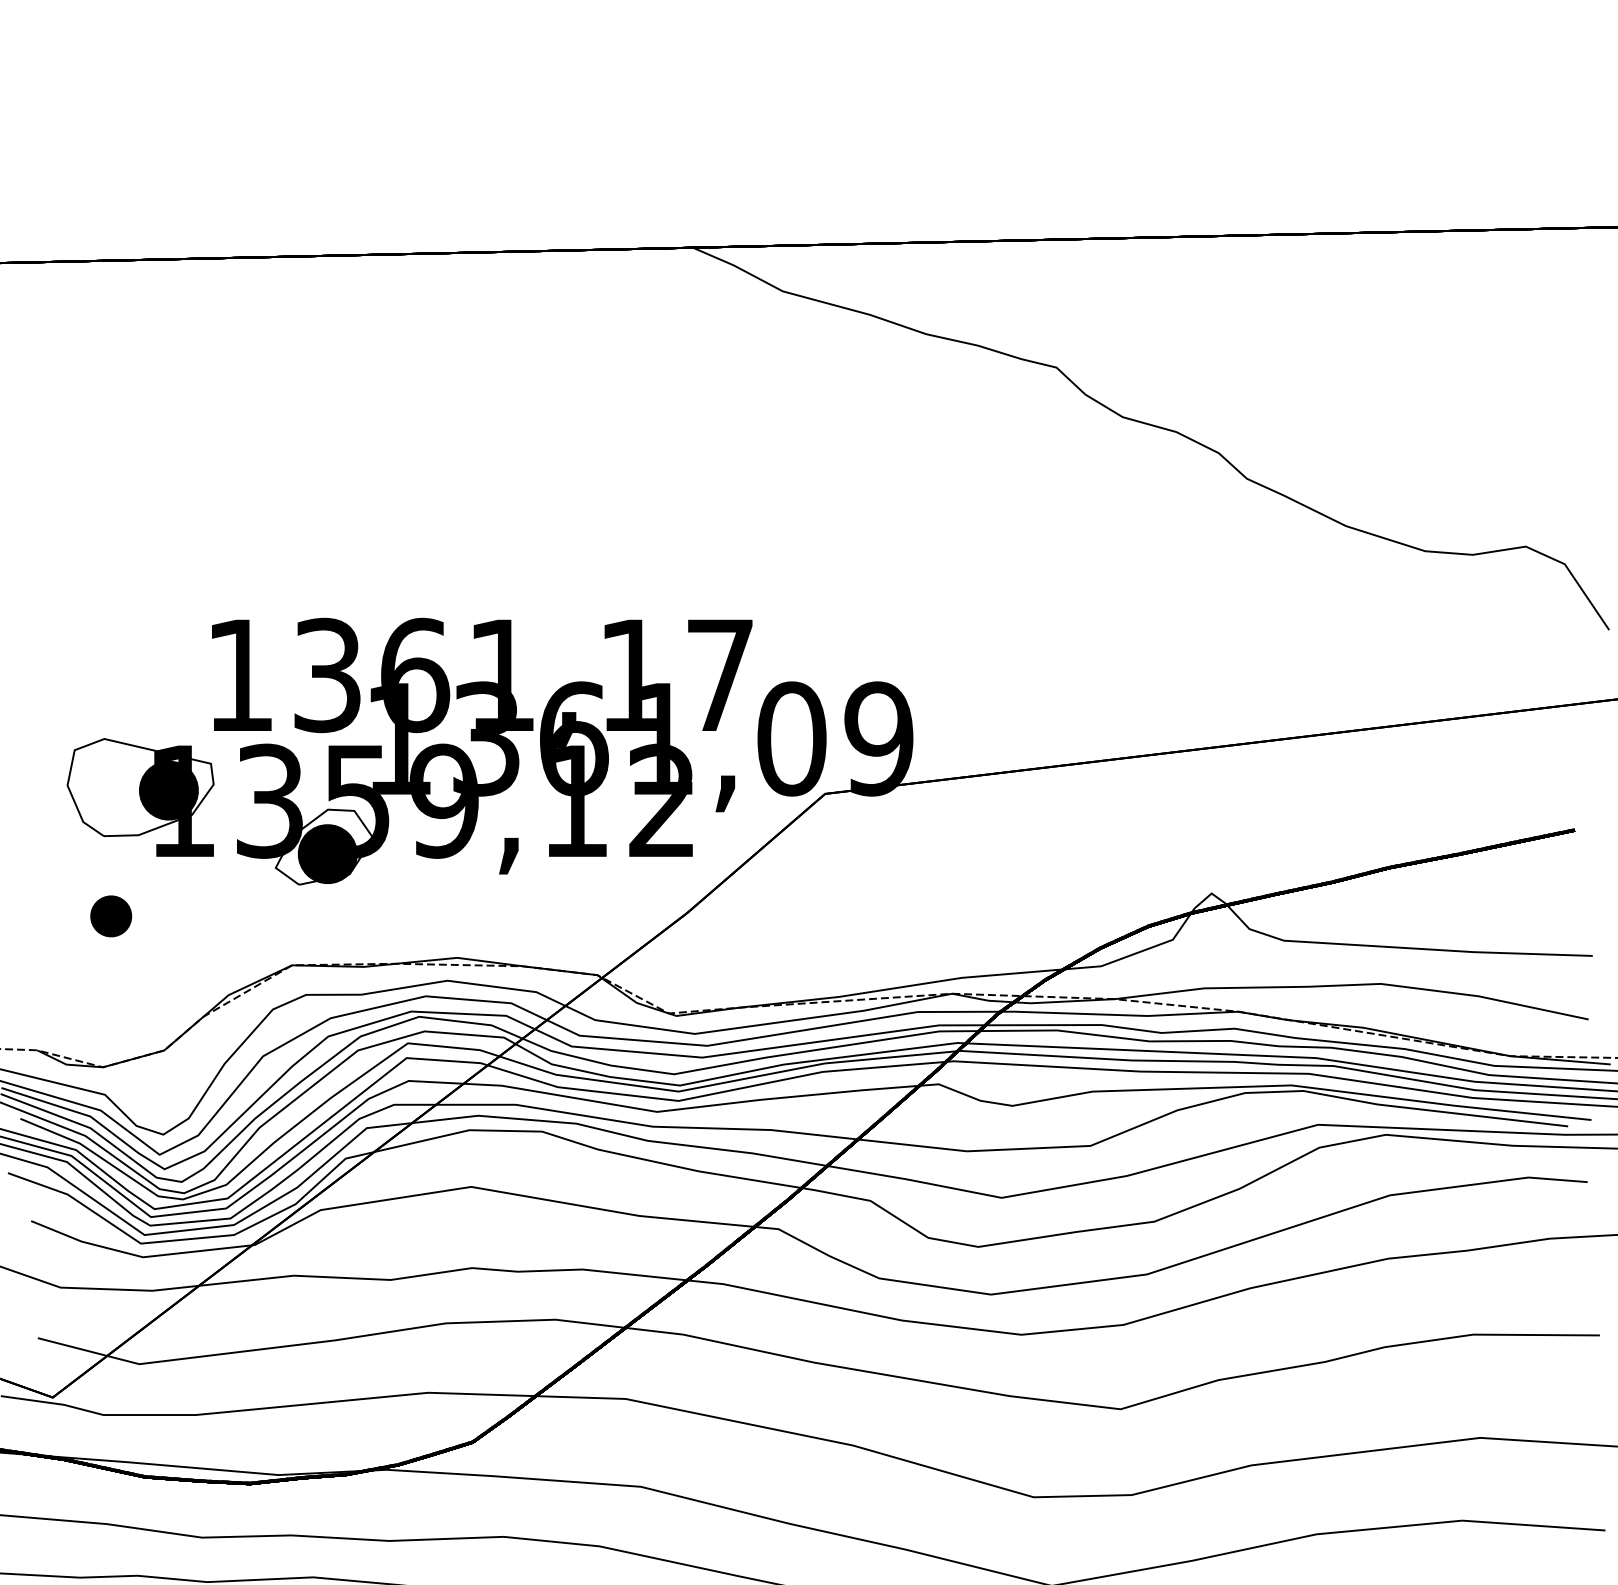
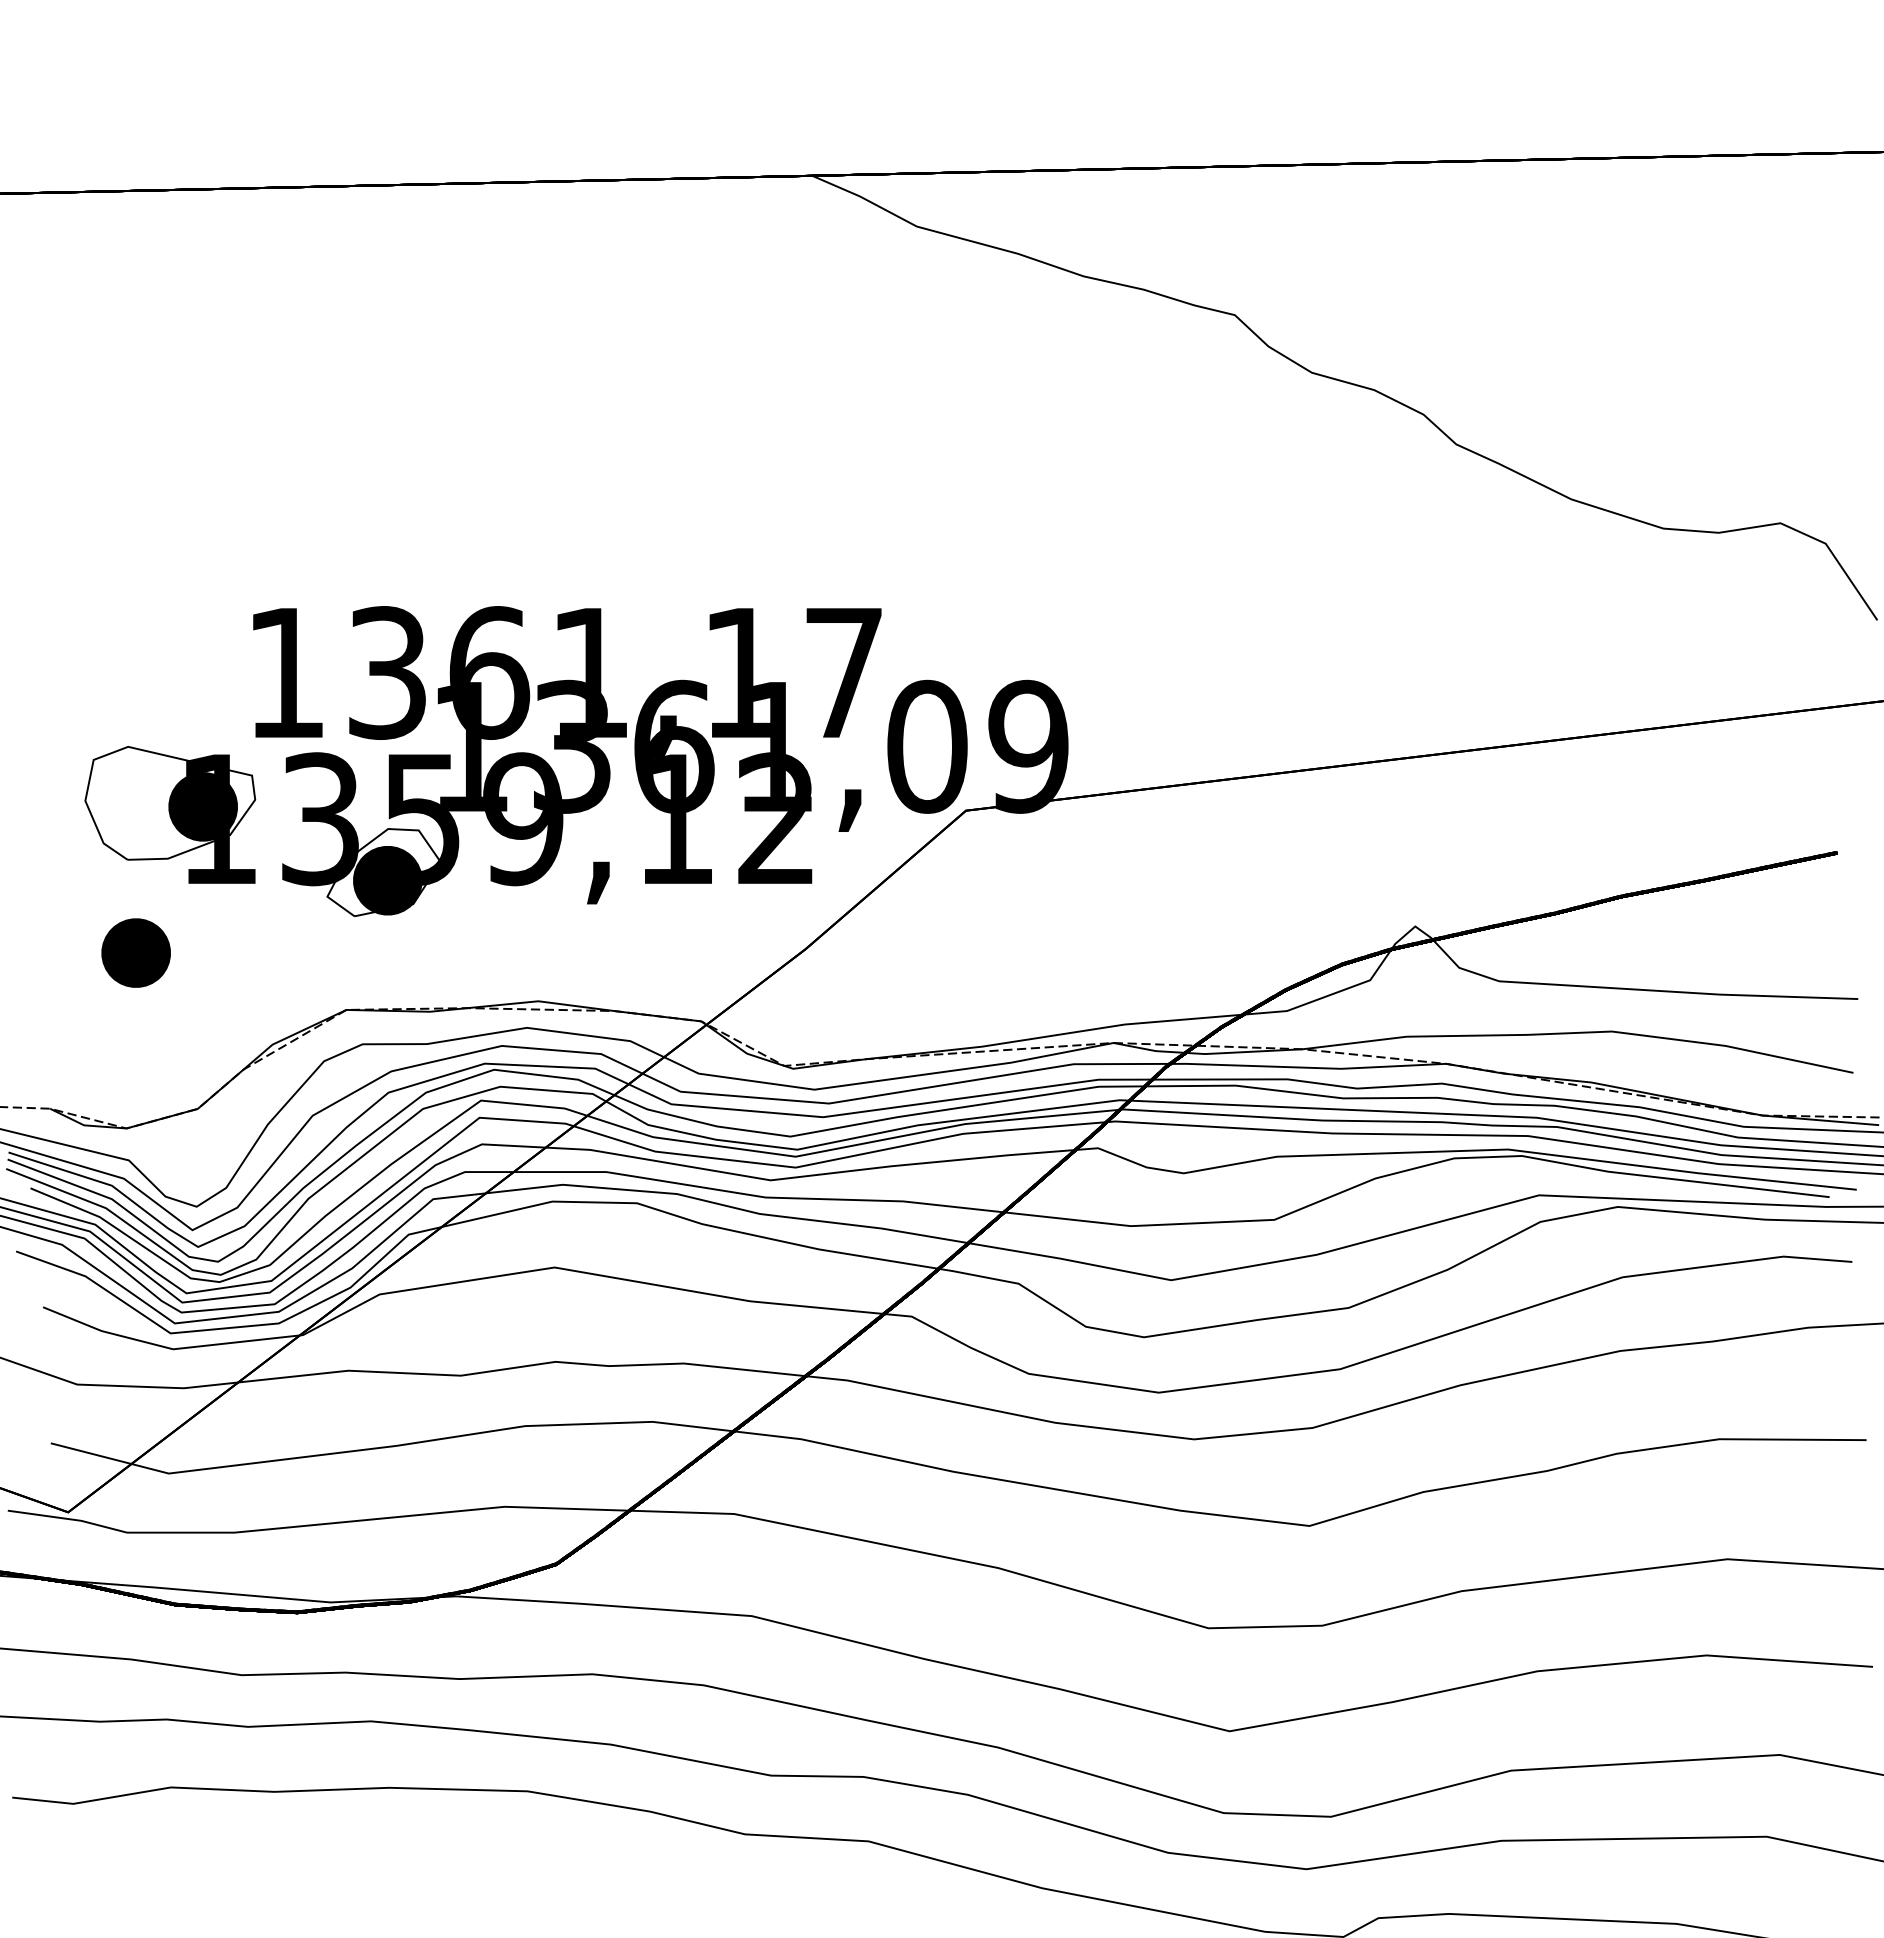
part: (110, 915) -> (135, 952), size x1.43

